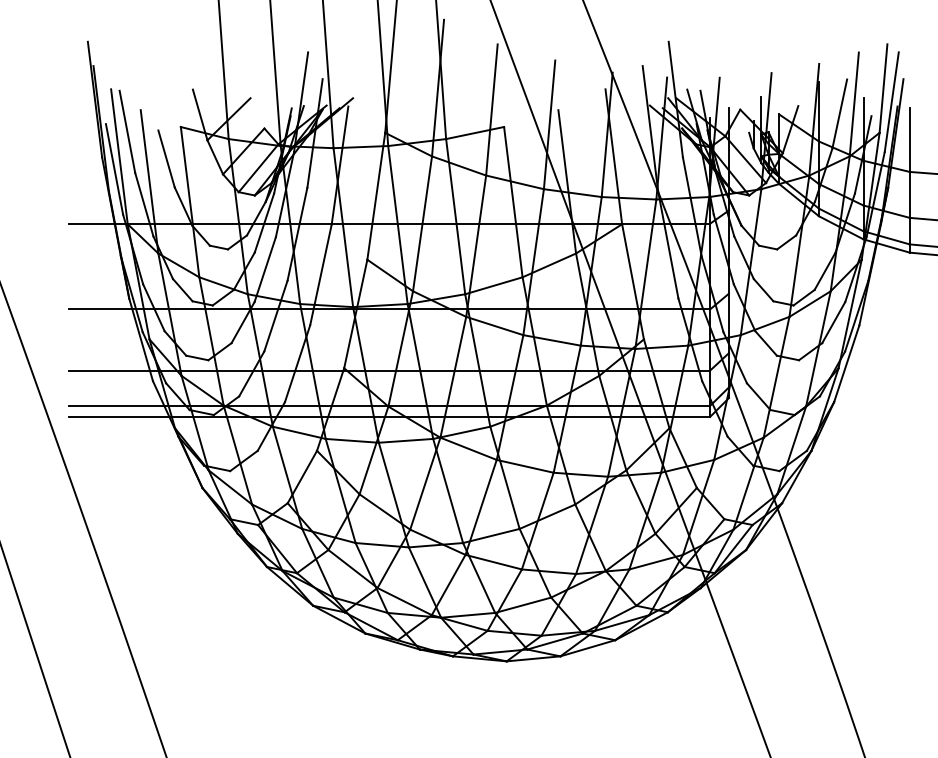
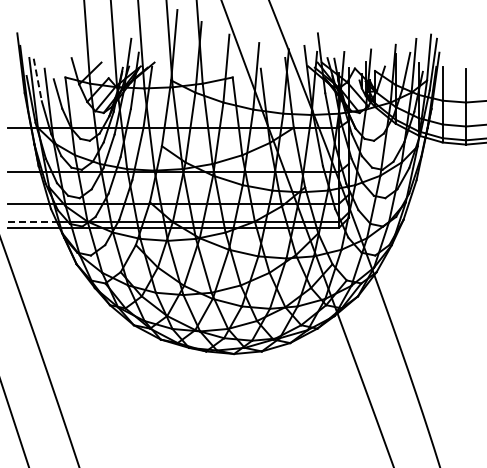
line: (126, 132) -> (37, 80), solid -> dashed
line: (117, 405) -> (32, 221), solid -> dashed

